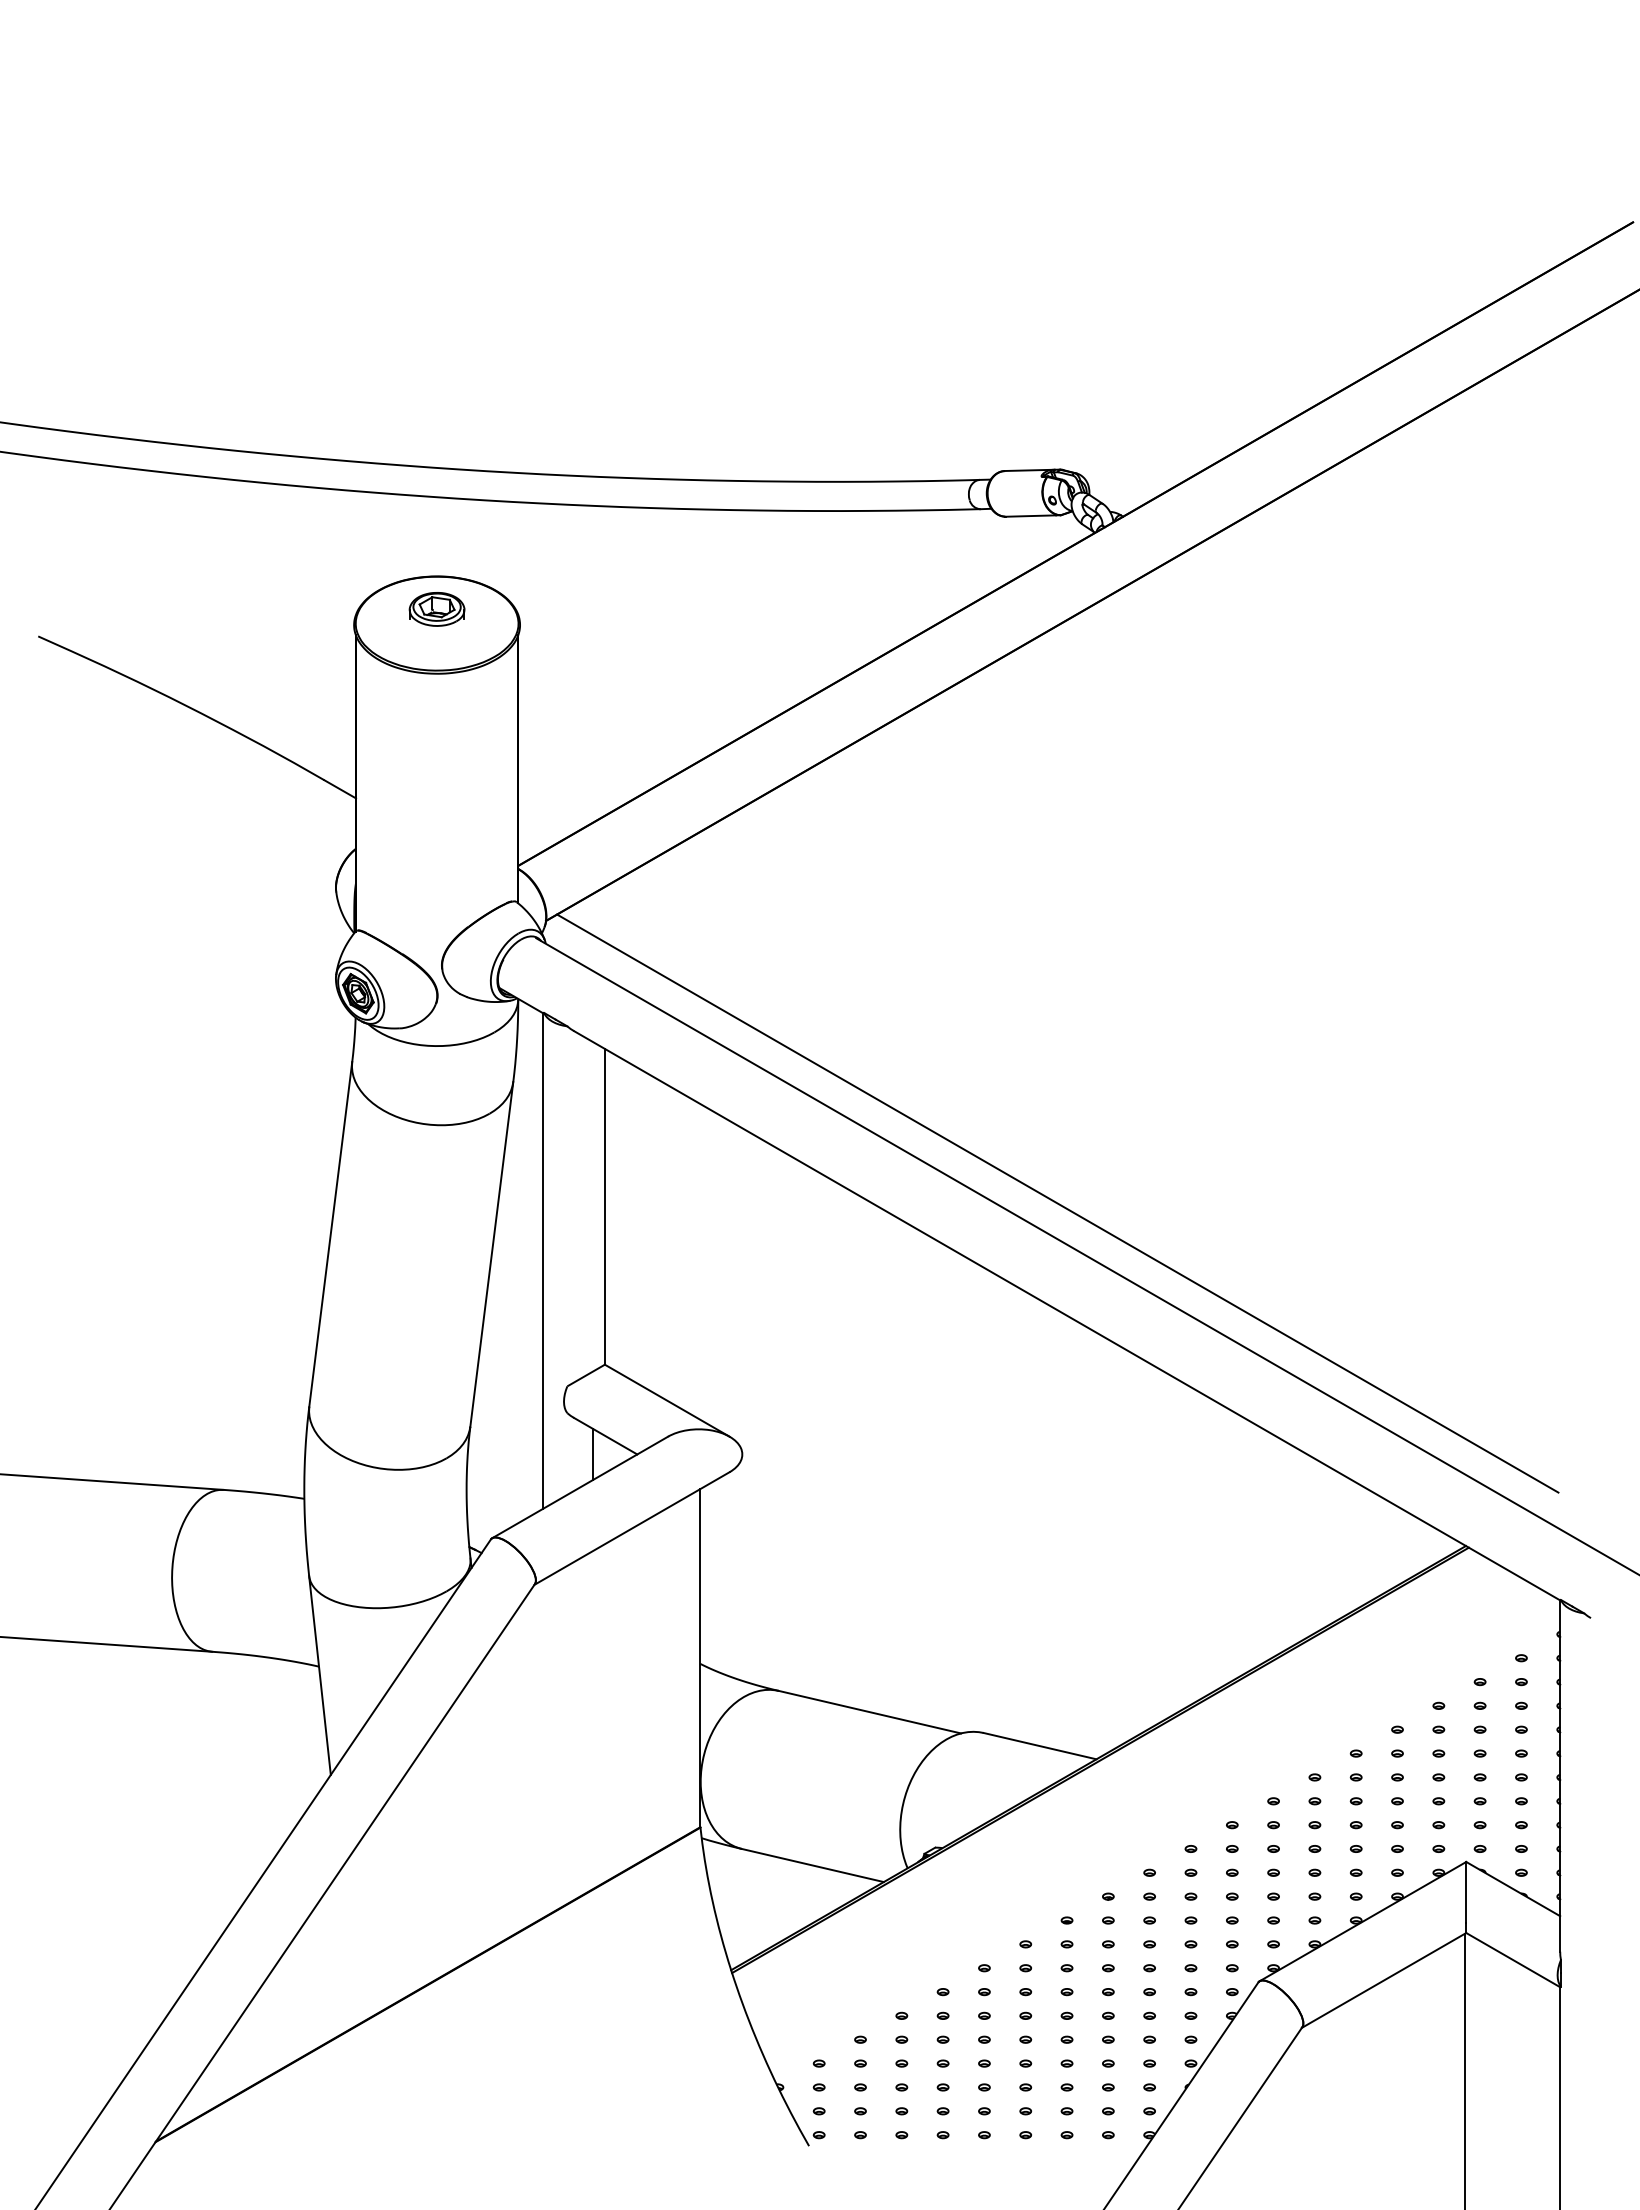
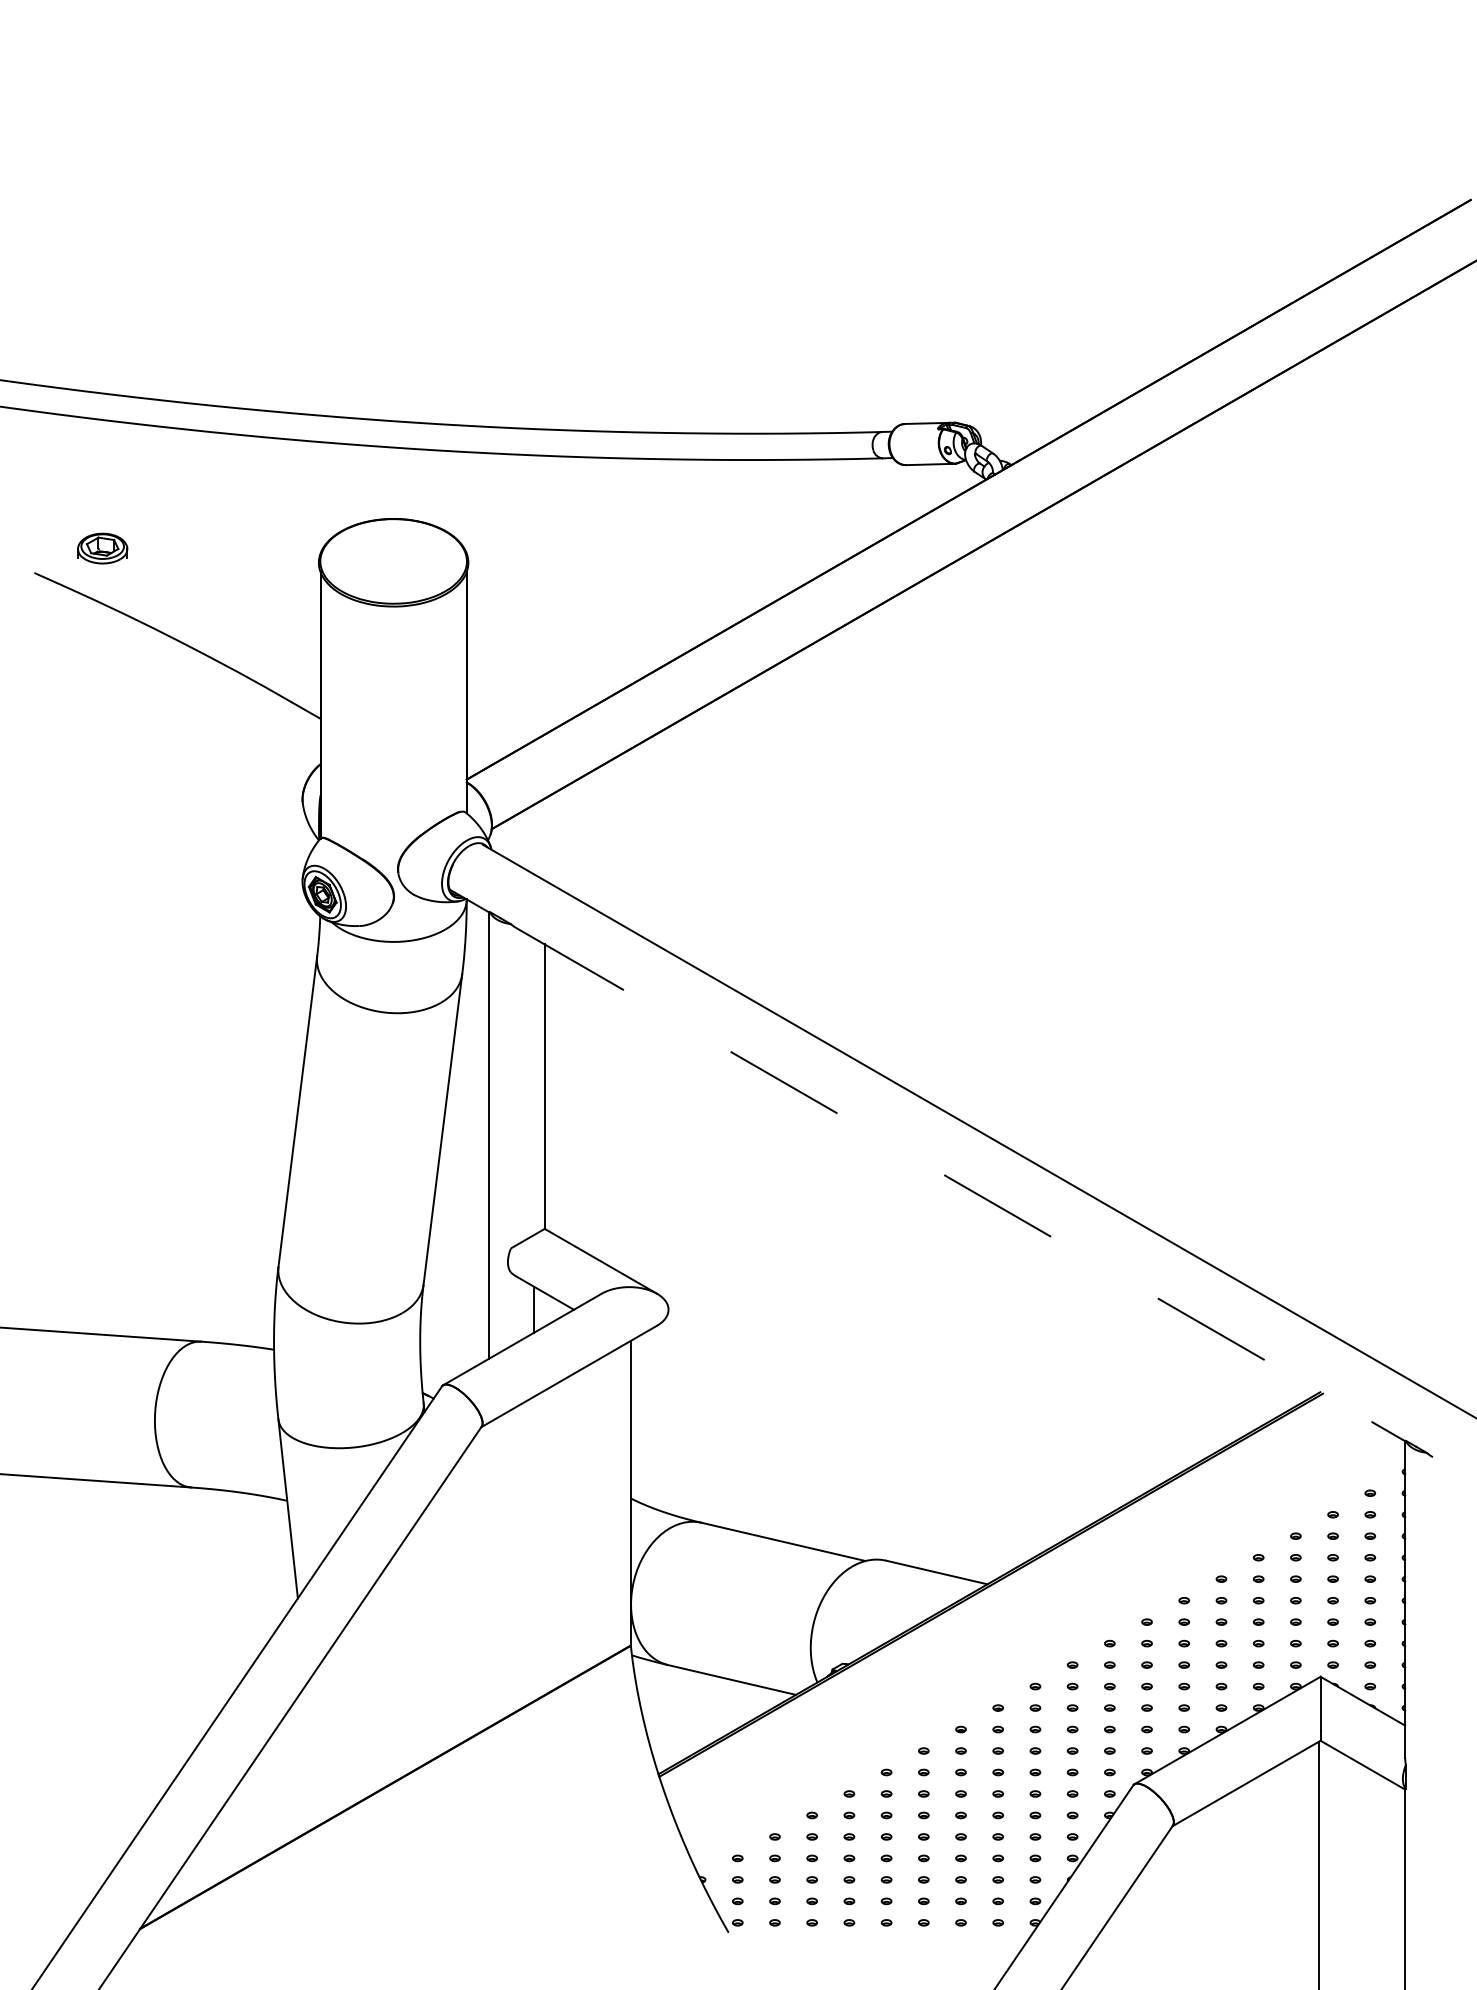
part: (436, 609) -> (102, 548), moved
line: (1057, 1203) -> (952, 1083), removed
line: (1067, 1316) -> (961, 1185), solid -> dashed

